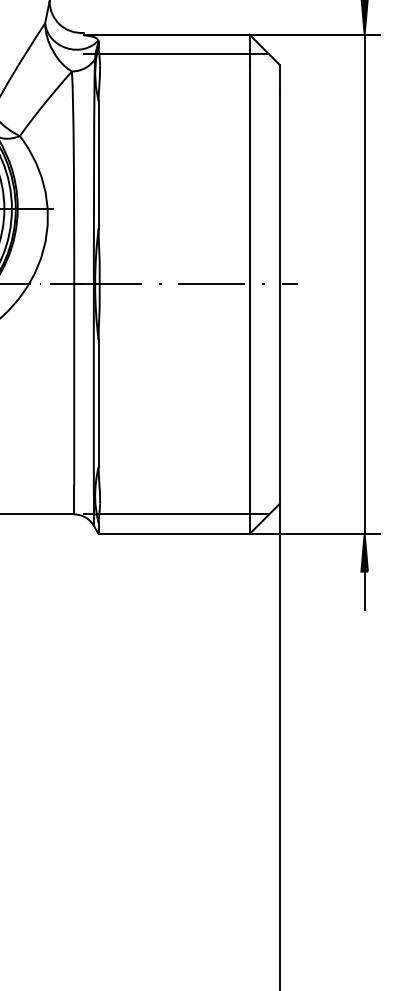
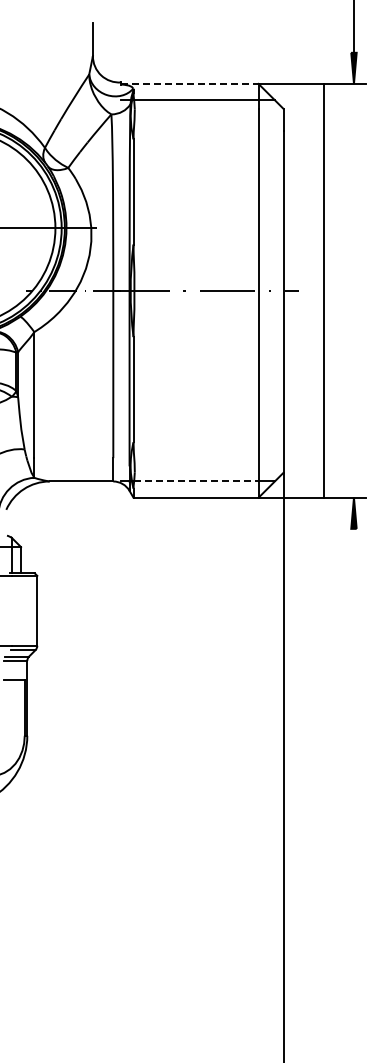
line: (166, 34) -> (189, 83), solid -> dashed
line: (364, 283) -> (323, 290), moved
line: (174, 514) -> (196, 481), solid -> dashed
line: (364, 590) -> (353, 544), removed

